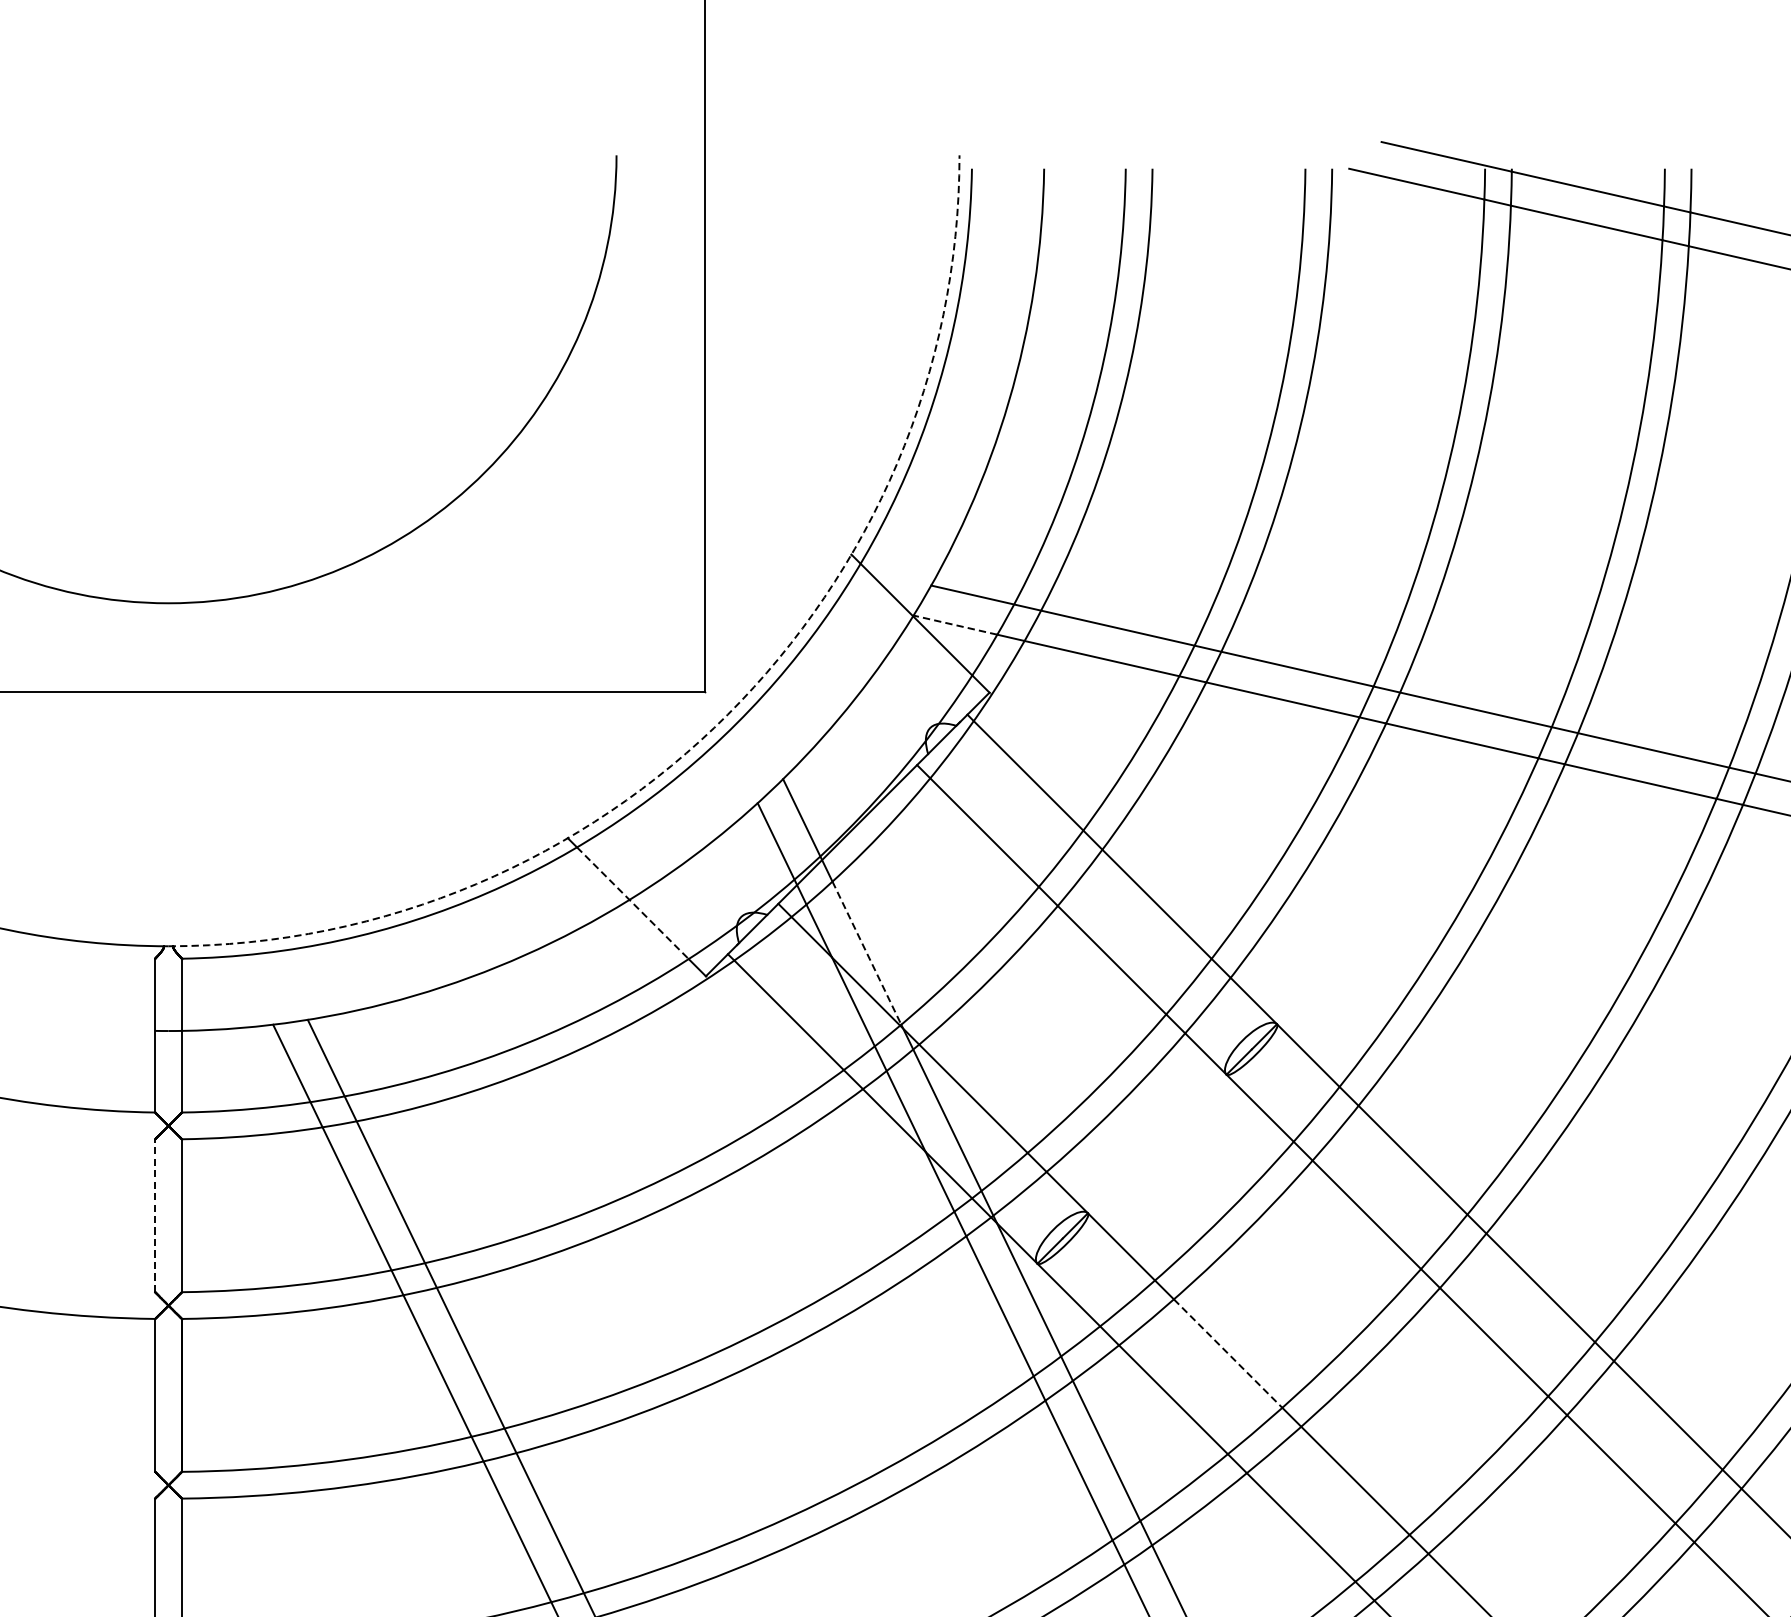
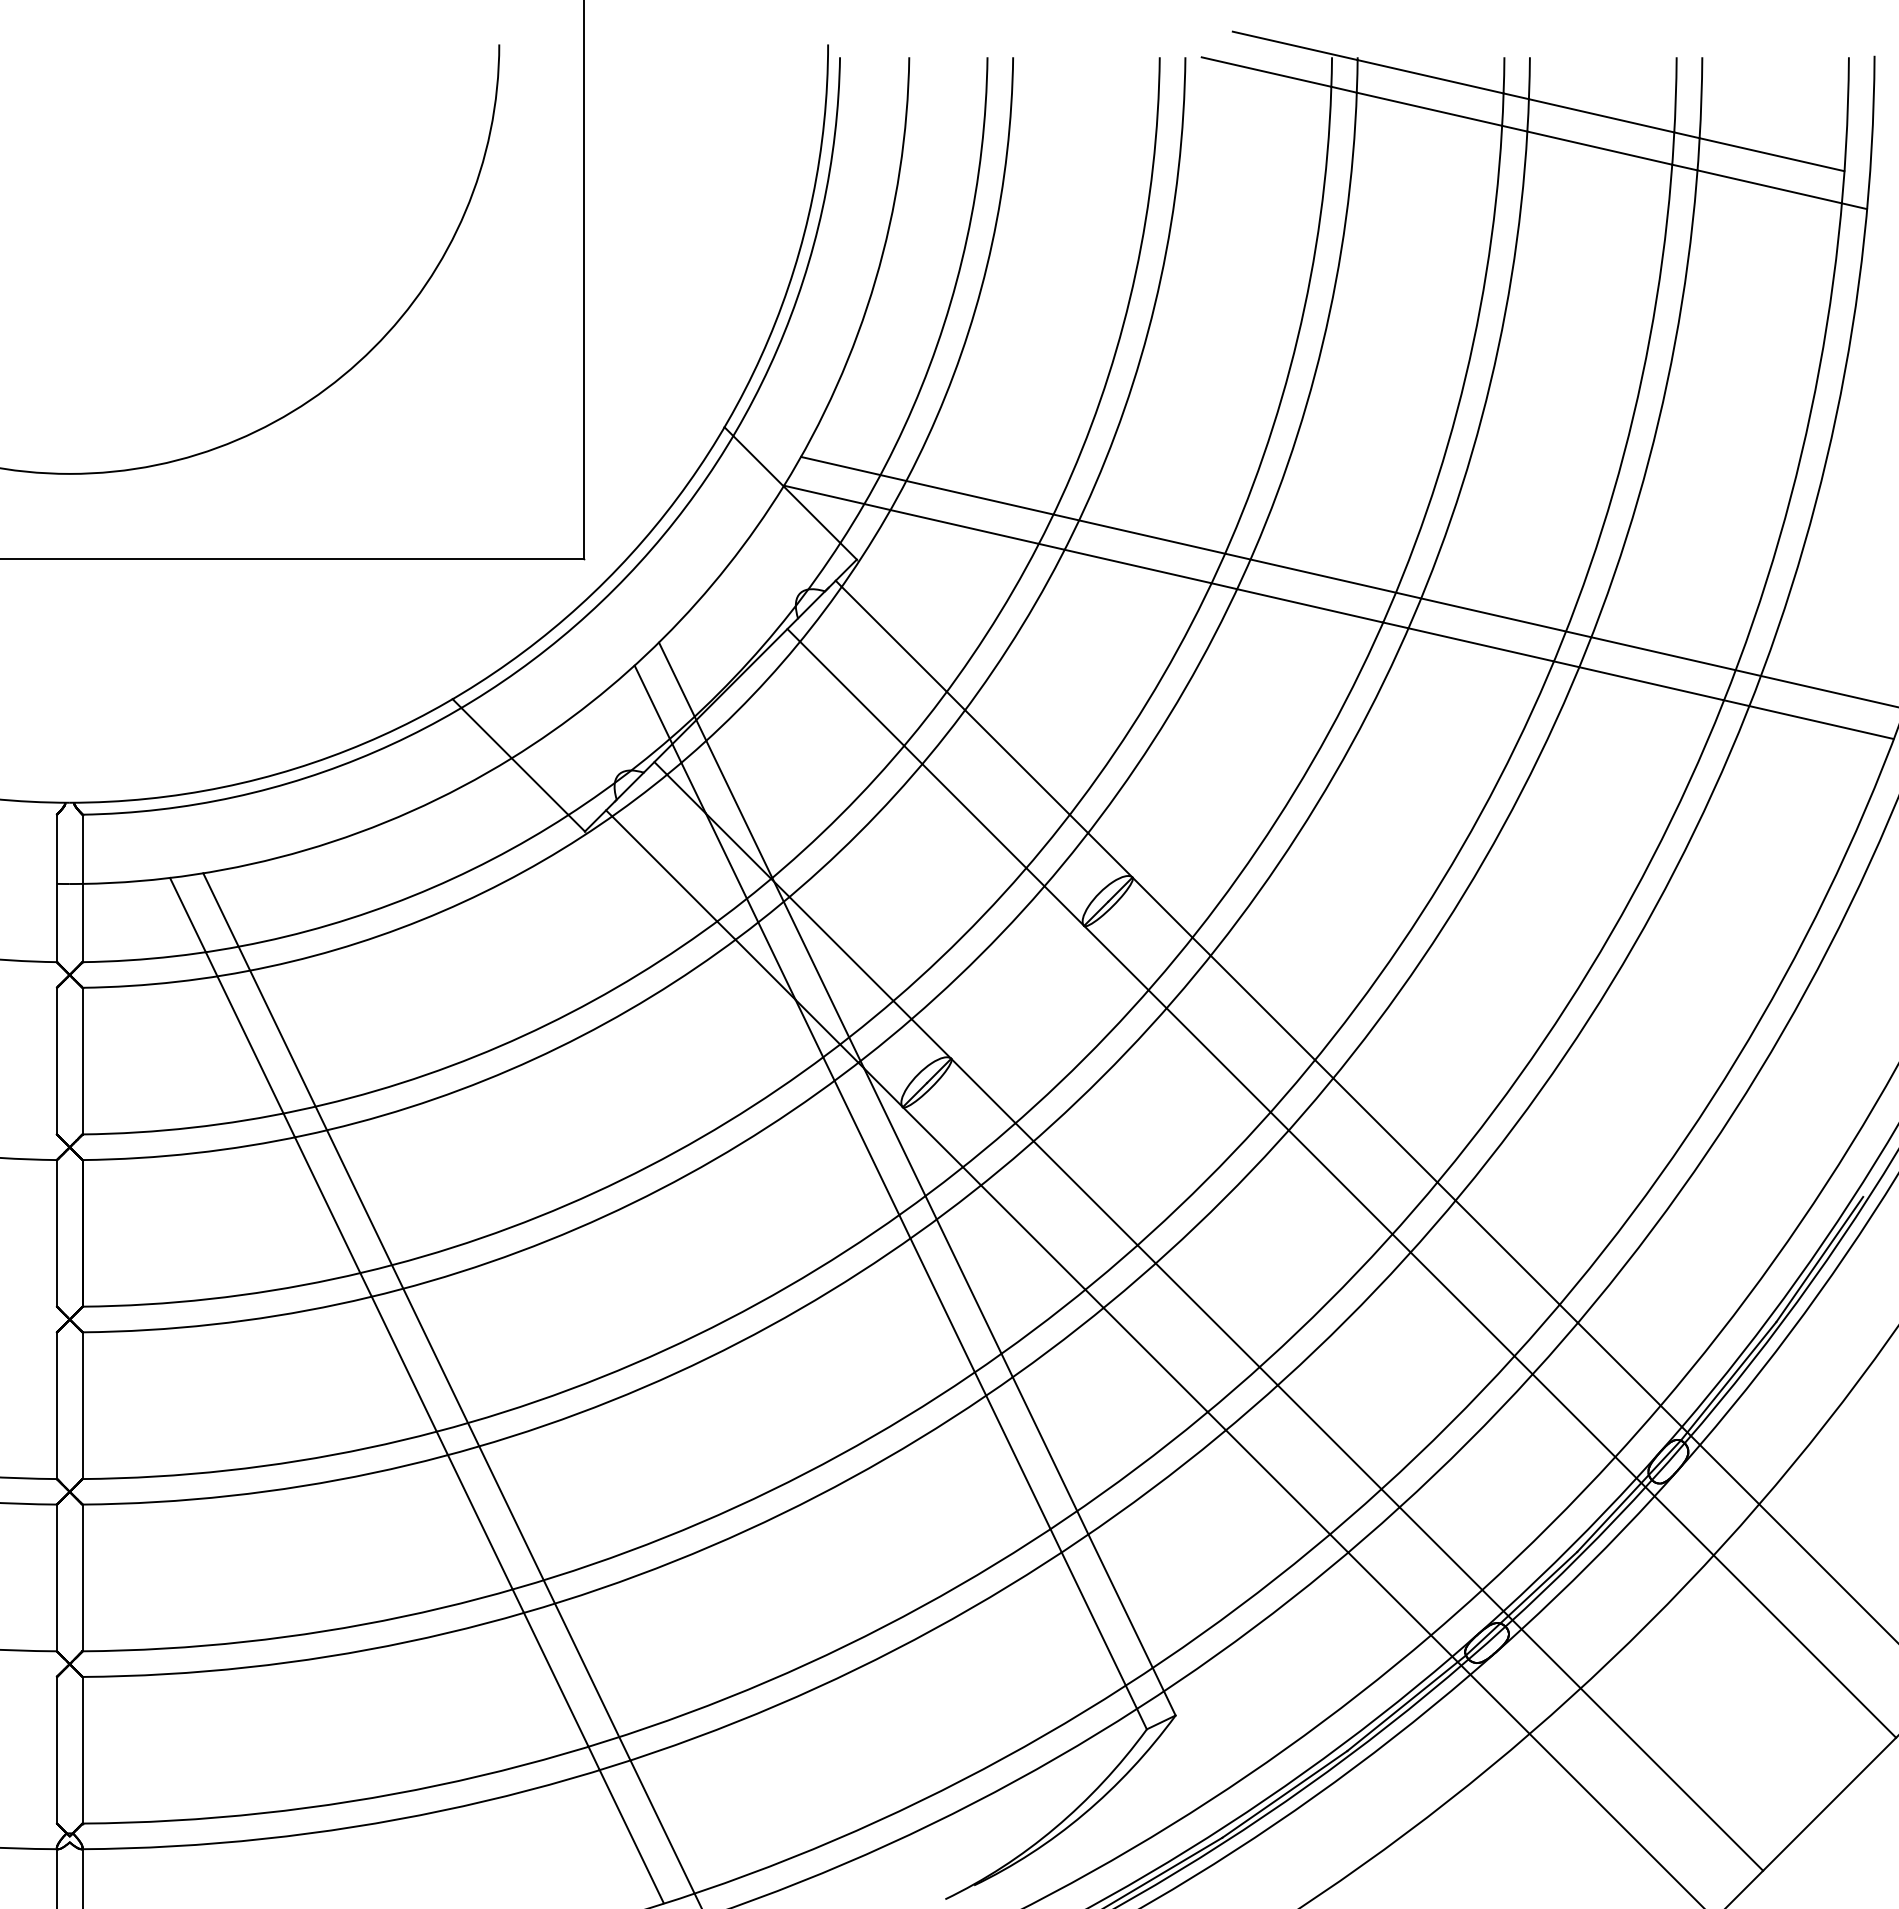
line: (954, 624) -> (823, 494), dashed -> solid
arc: (728, 714) -> (606, 580), dashed -> solid
line: (632, 903) -> (514, 761), dashed -> solid
line: (867, 953) -> (739, 809), dashed -> solid
line: (154, 1215) -> (56, 1060), dashed -> solid
line: (1229, 1353) -> (1086, 1193), dashed -> solid

